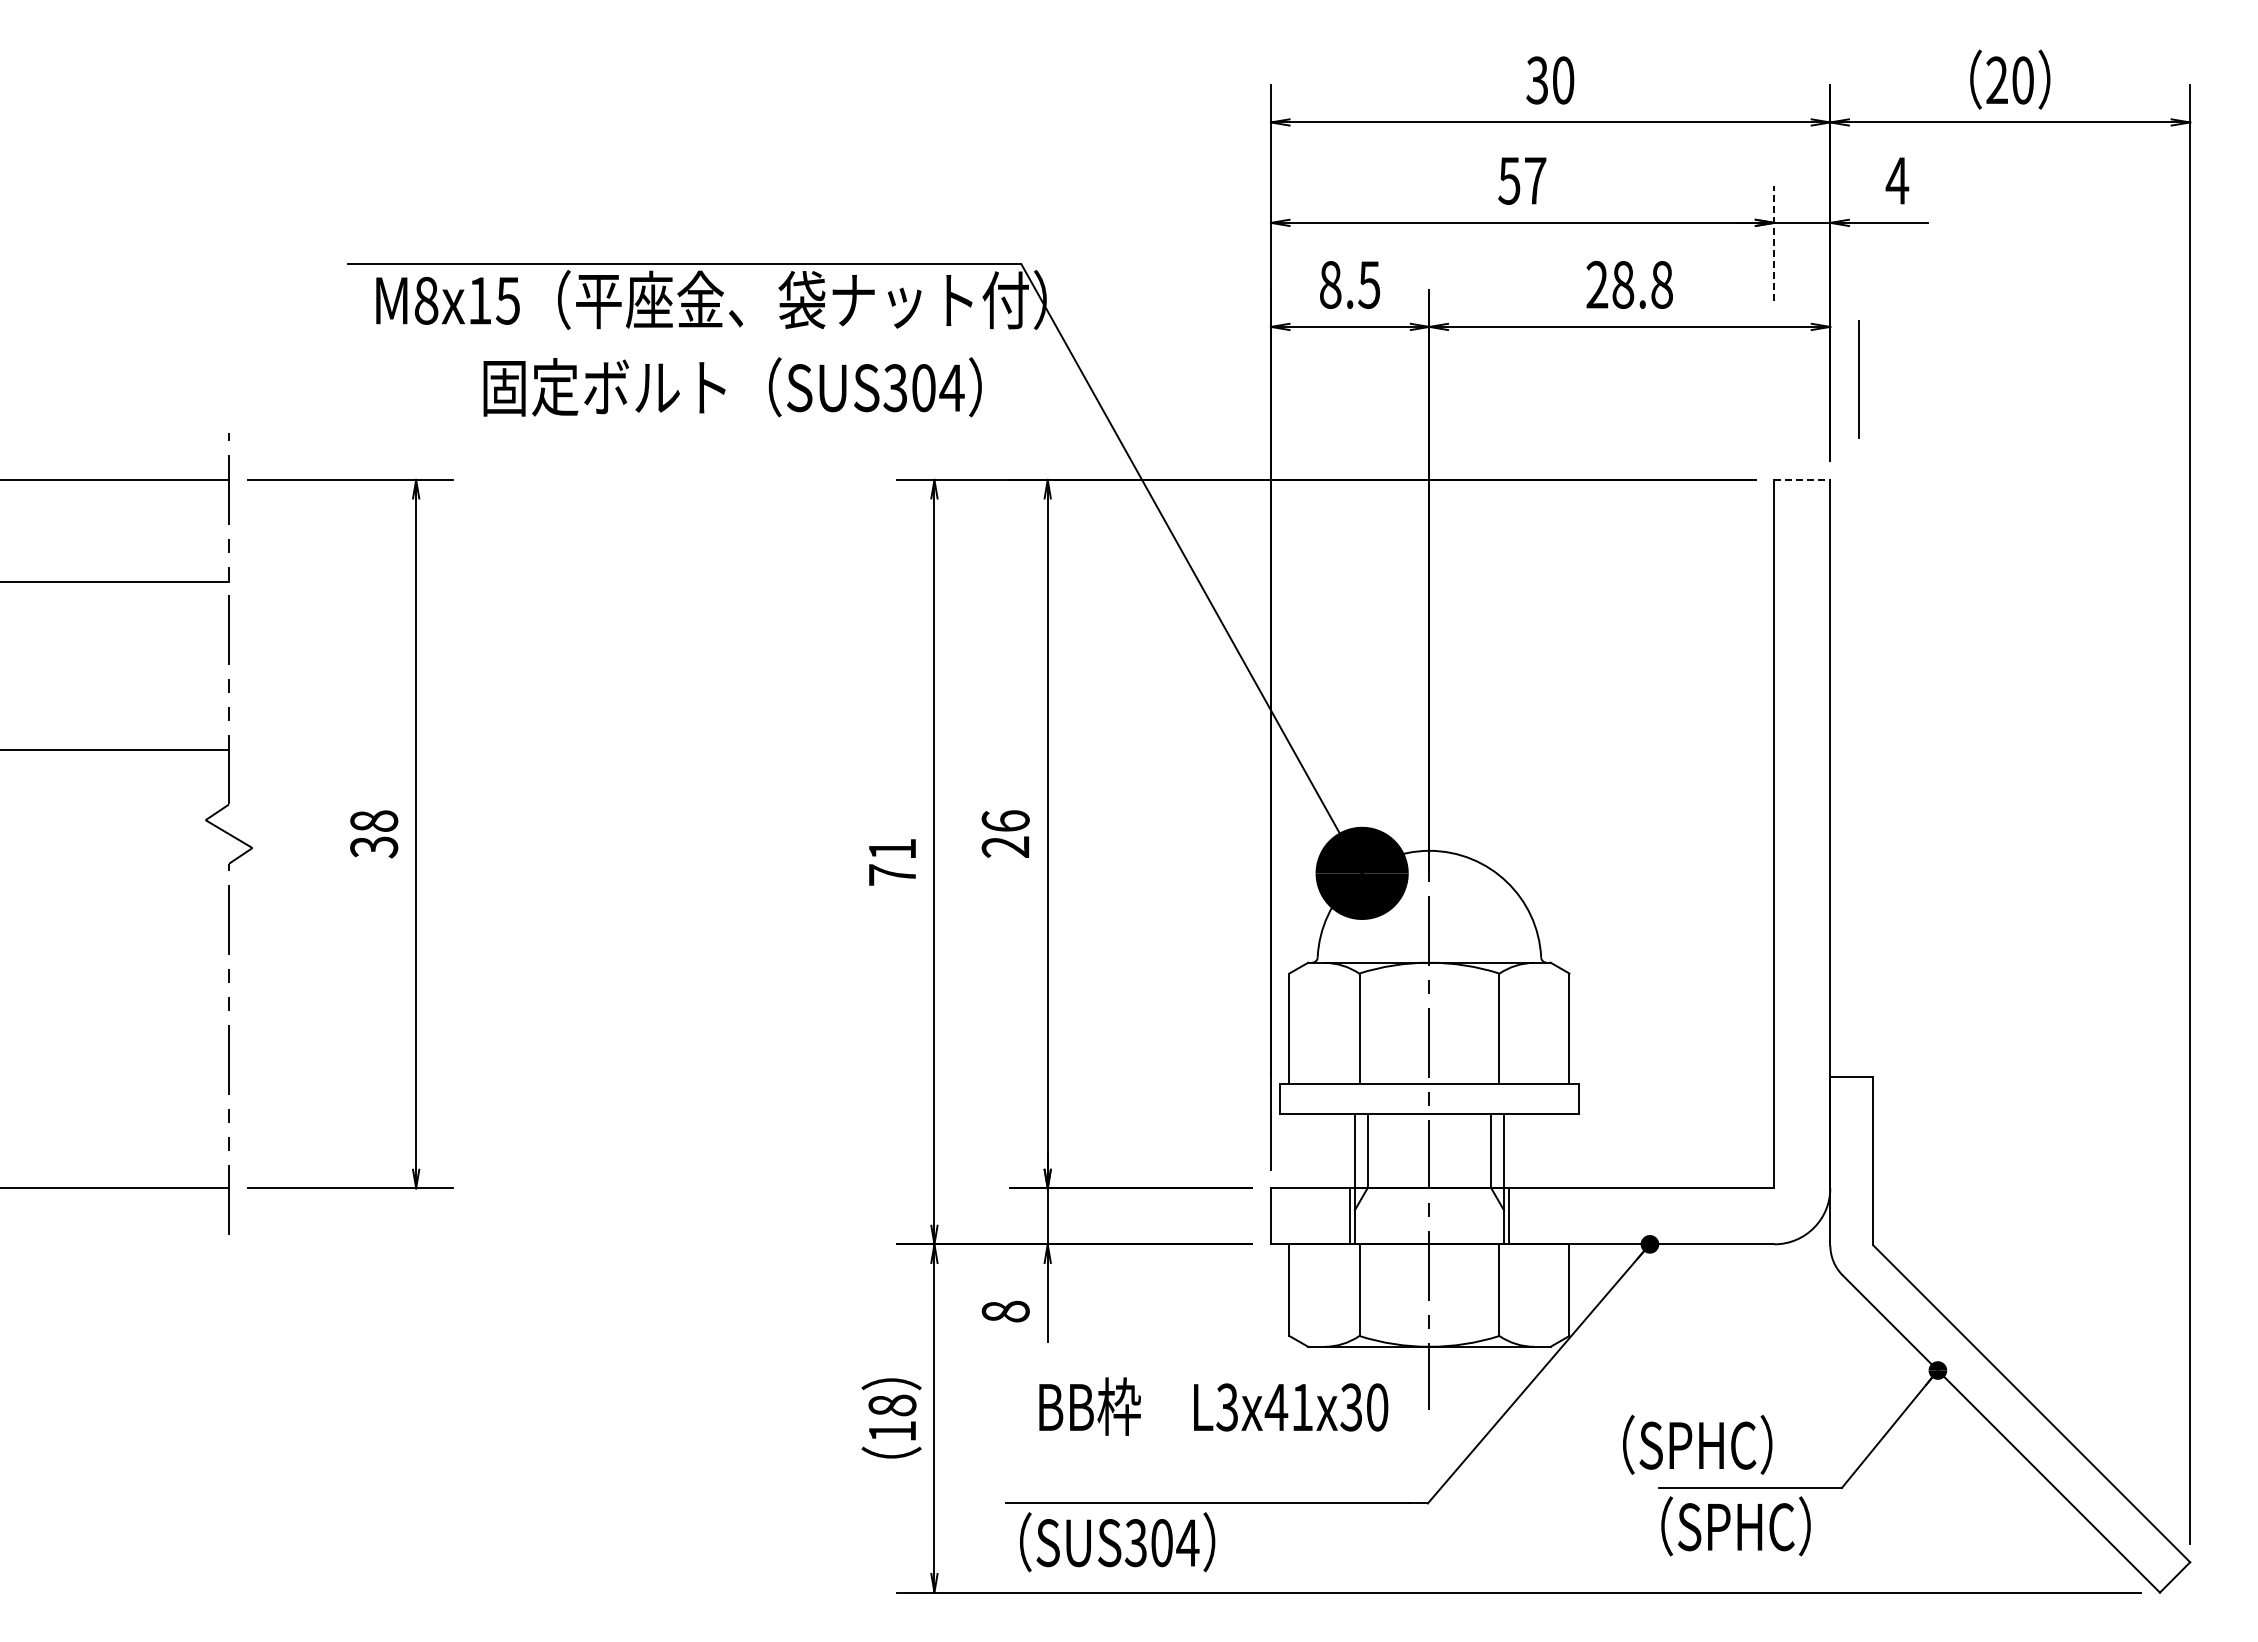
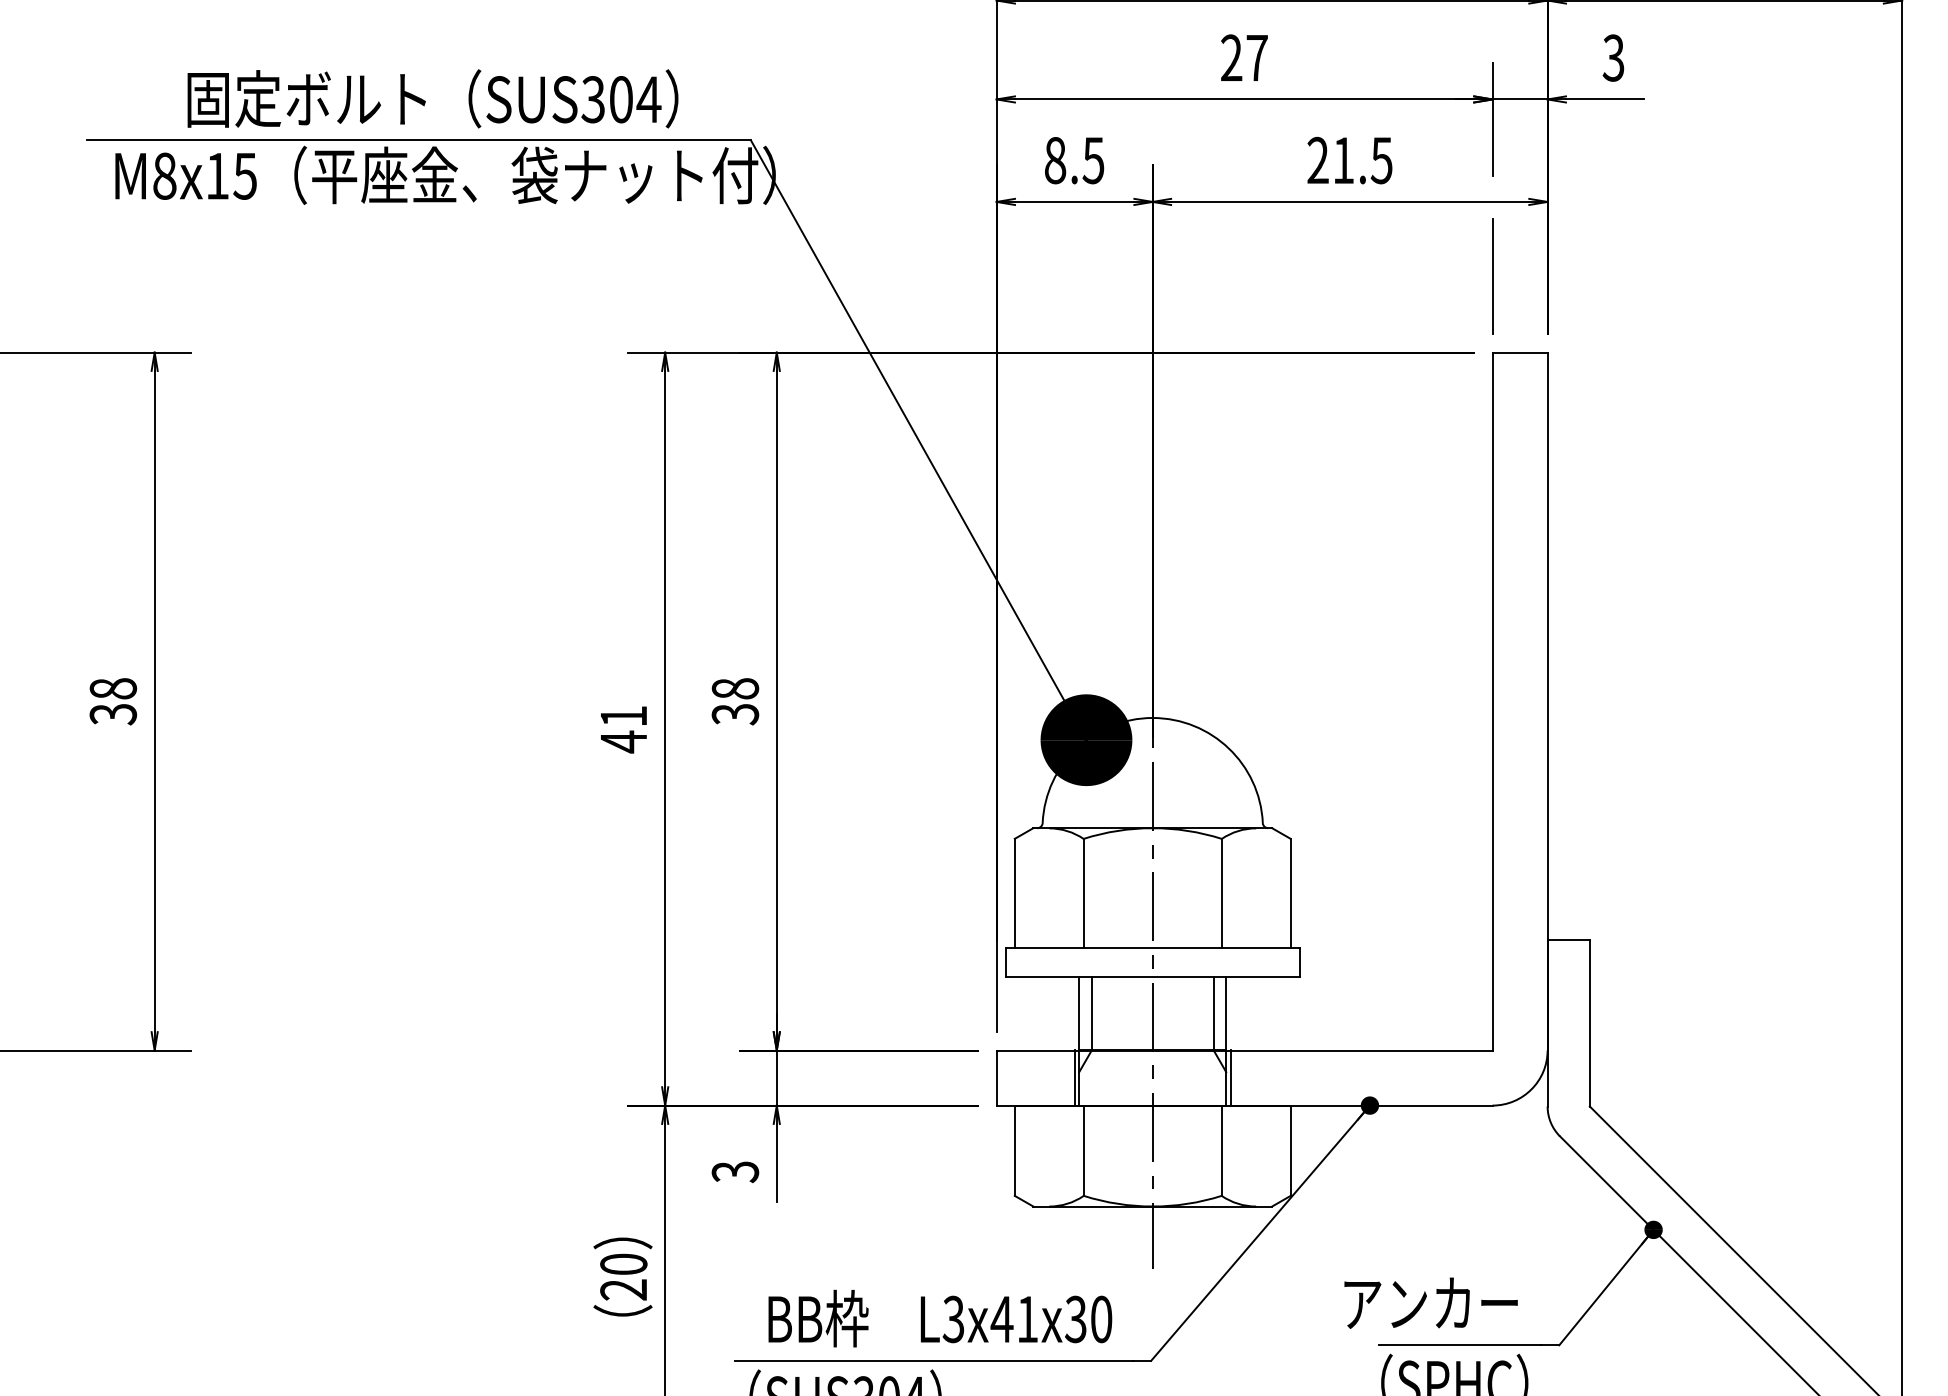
text: (1509, 180) -> (1231, 57), 57 -> 27
text: (1897, 180) -> (1613, 57), 4 -> 3
line: (1774, 243) -> (1492, 119), dashed -> solid
text: (1642, 284) -> (1362, 160), 28.8 -> 21.5
line: (1858, 379) -> (1491, 276), moved
text: (732, 387) -> (432, 99), moved
line: (1802, 479) -> (1520, 352), dashed -> solid
text: (1005, 834) -> (735, 701), 26 -> 38
text: (892, 874) -> (623, 741), 71 -> 41
text: (1005, 1311) -> (735, 1171), 8 -> 3
text: (1213, 1406) -> (940, 1318), moved
text: (892, 1418) -> (623, 1277), 18 -> 20
text: (1711, 1444) -> (1430, 1302), （SPHC） -> アンカー

